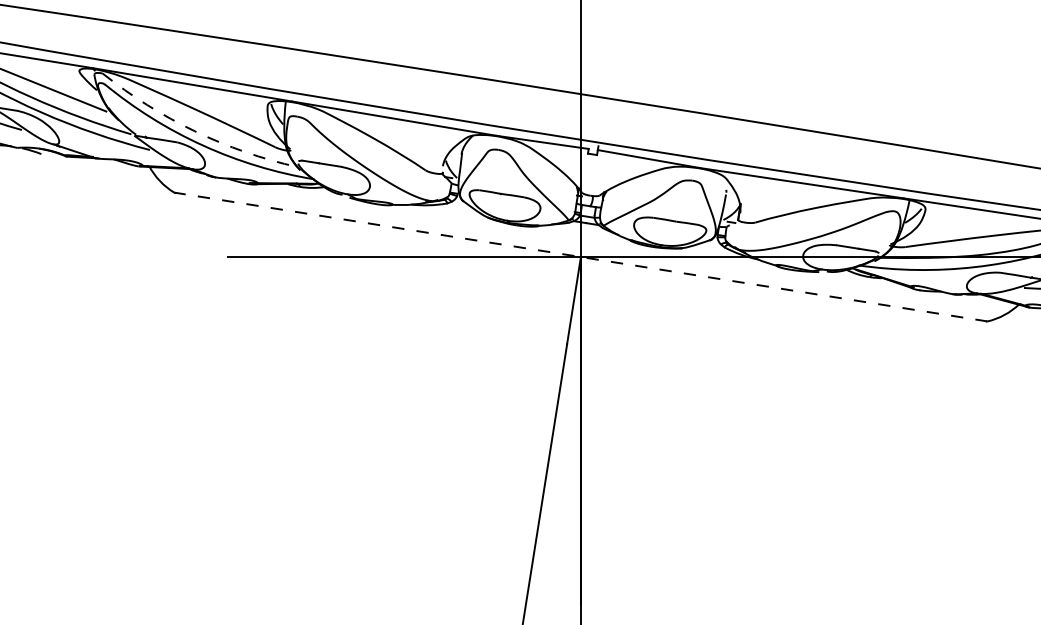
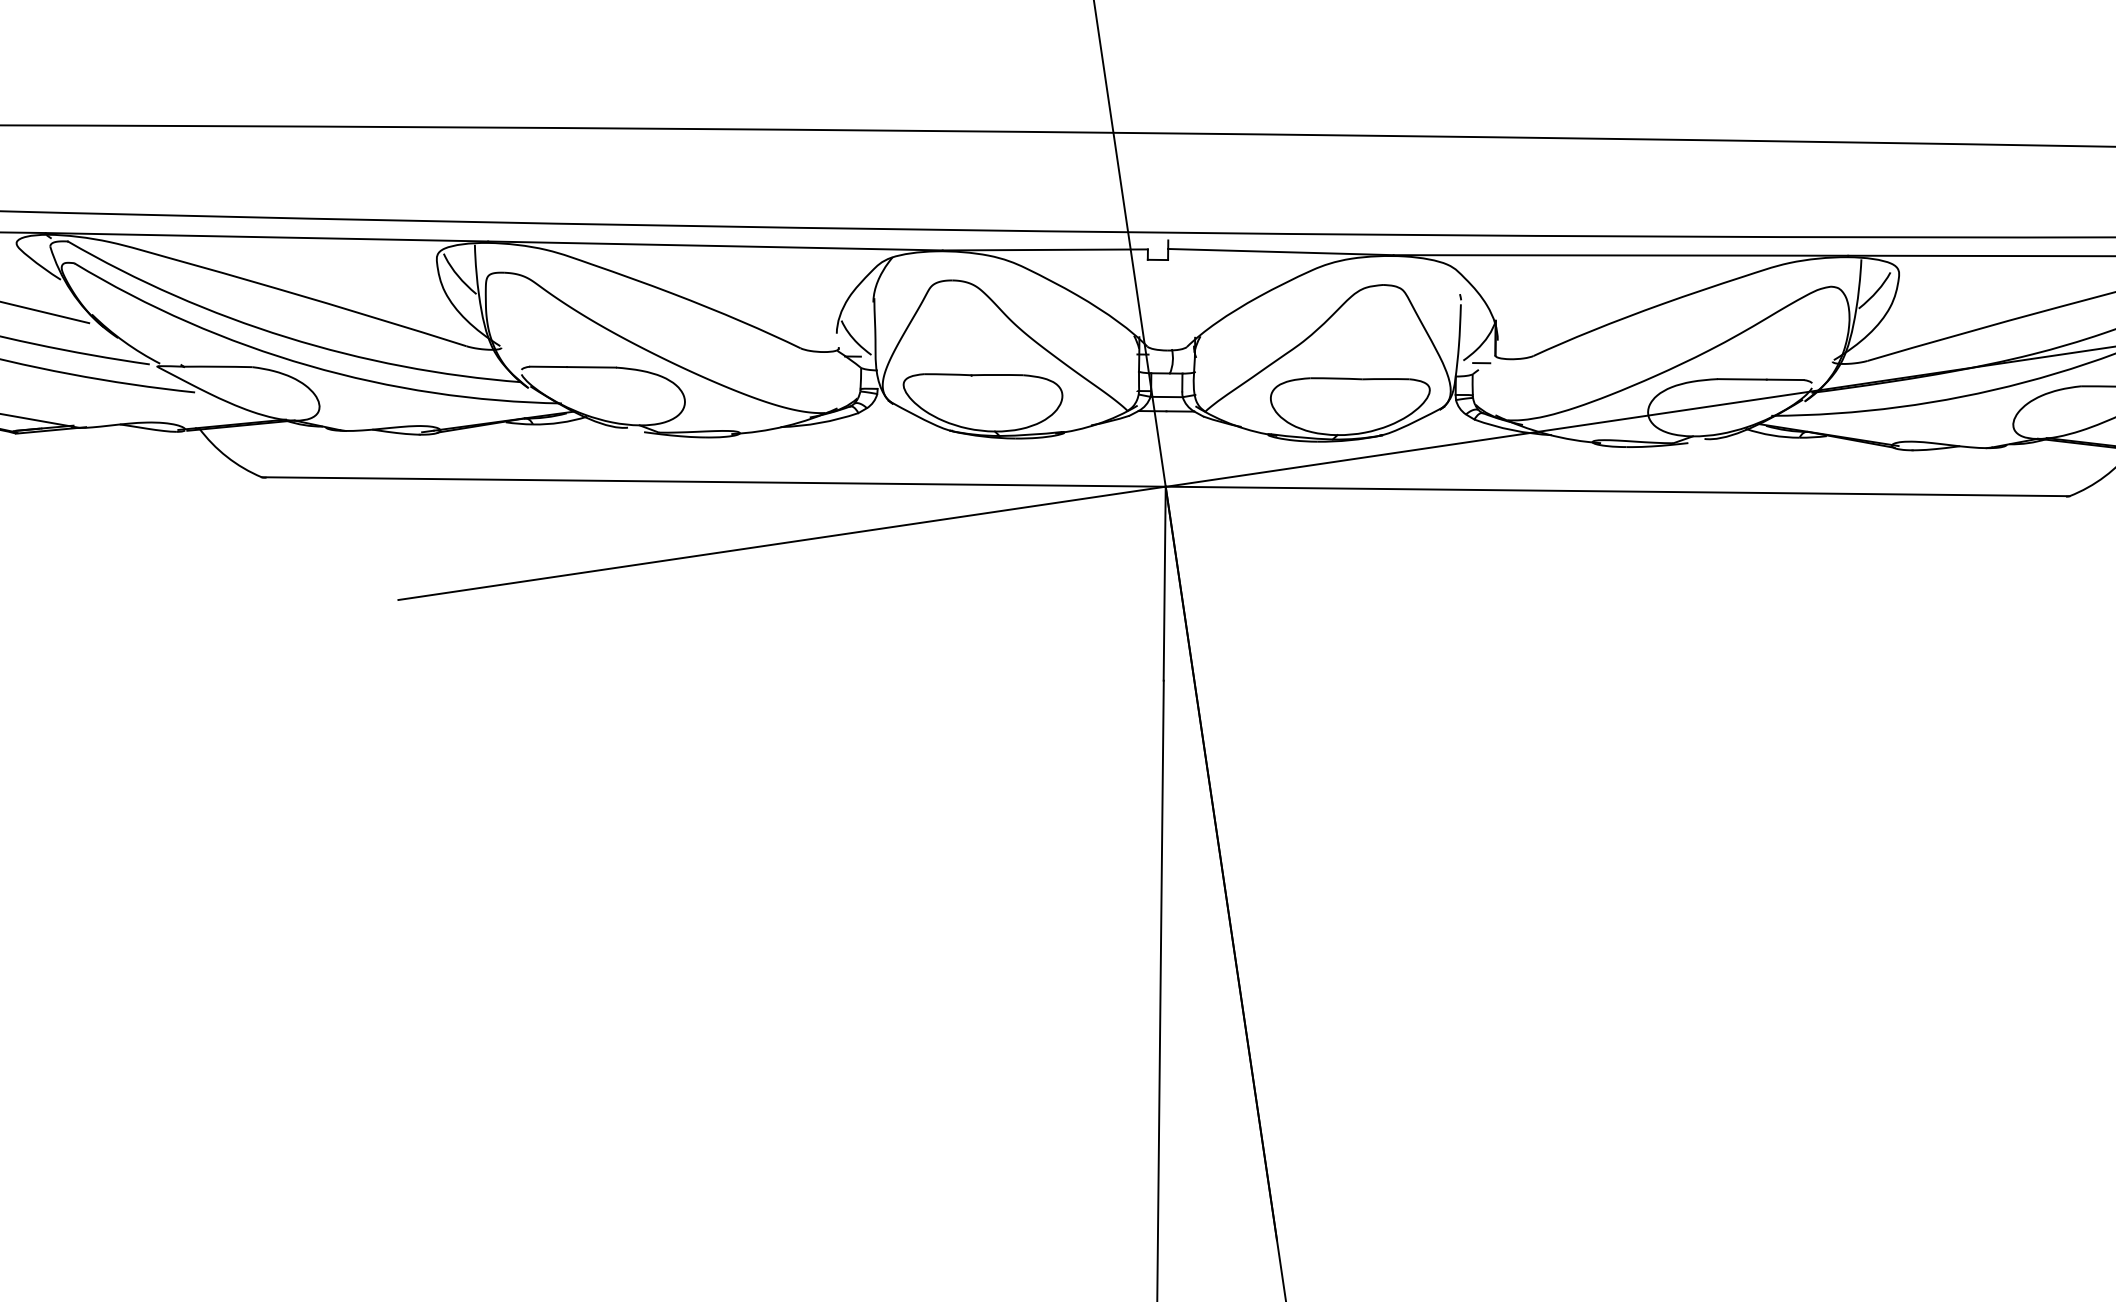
arc: (194, 131) -> (285, 337), dashed -> solid
line: (580, 257) -> (1164, 487), dashed -> solid

